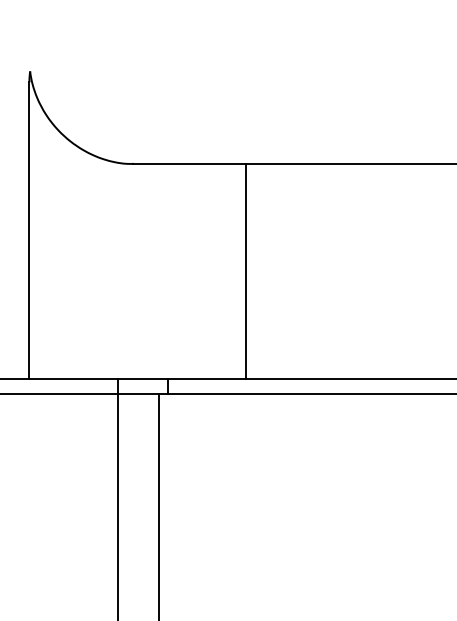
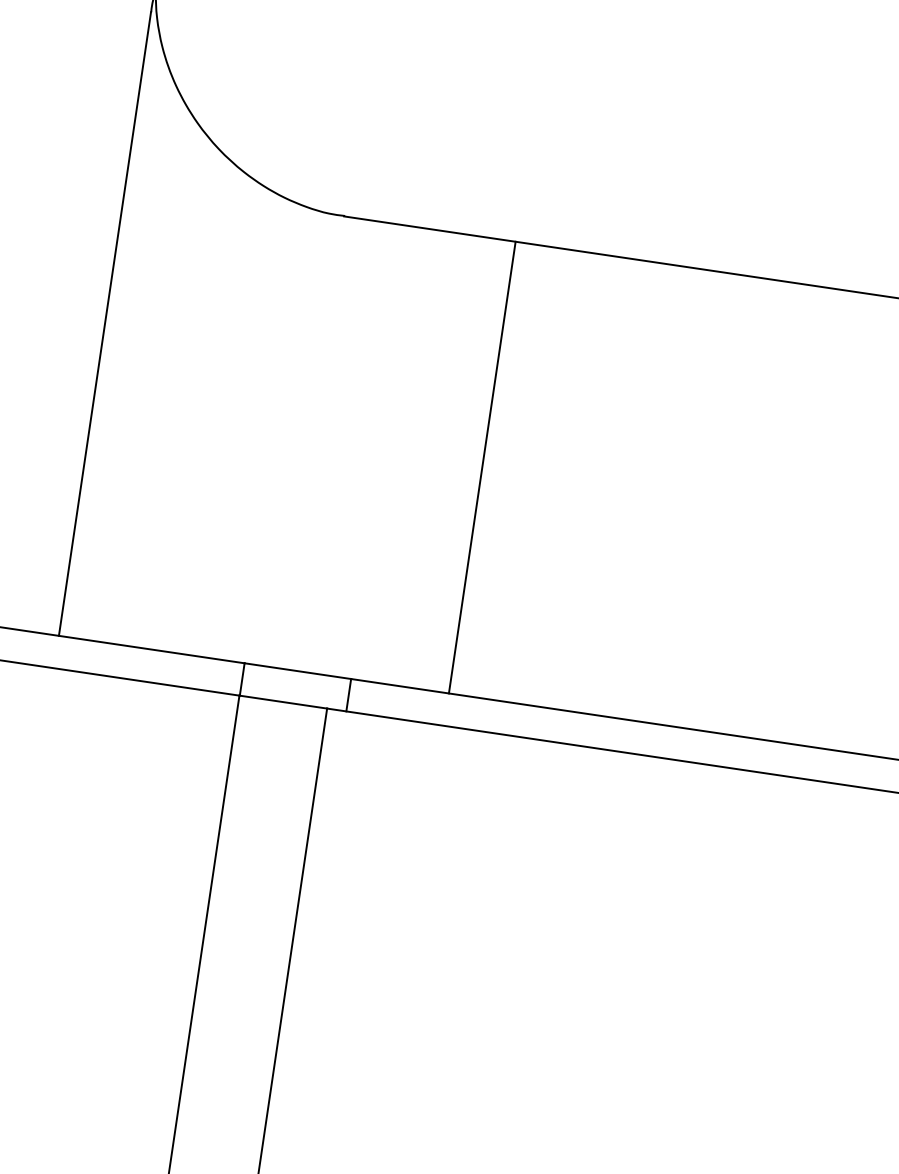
line: (245, 271) -> (481, 467), moved

